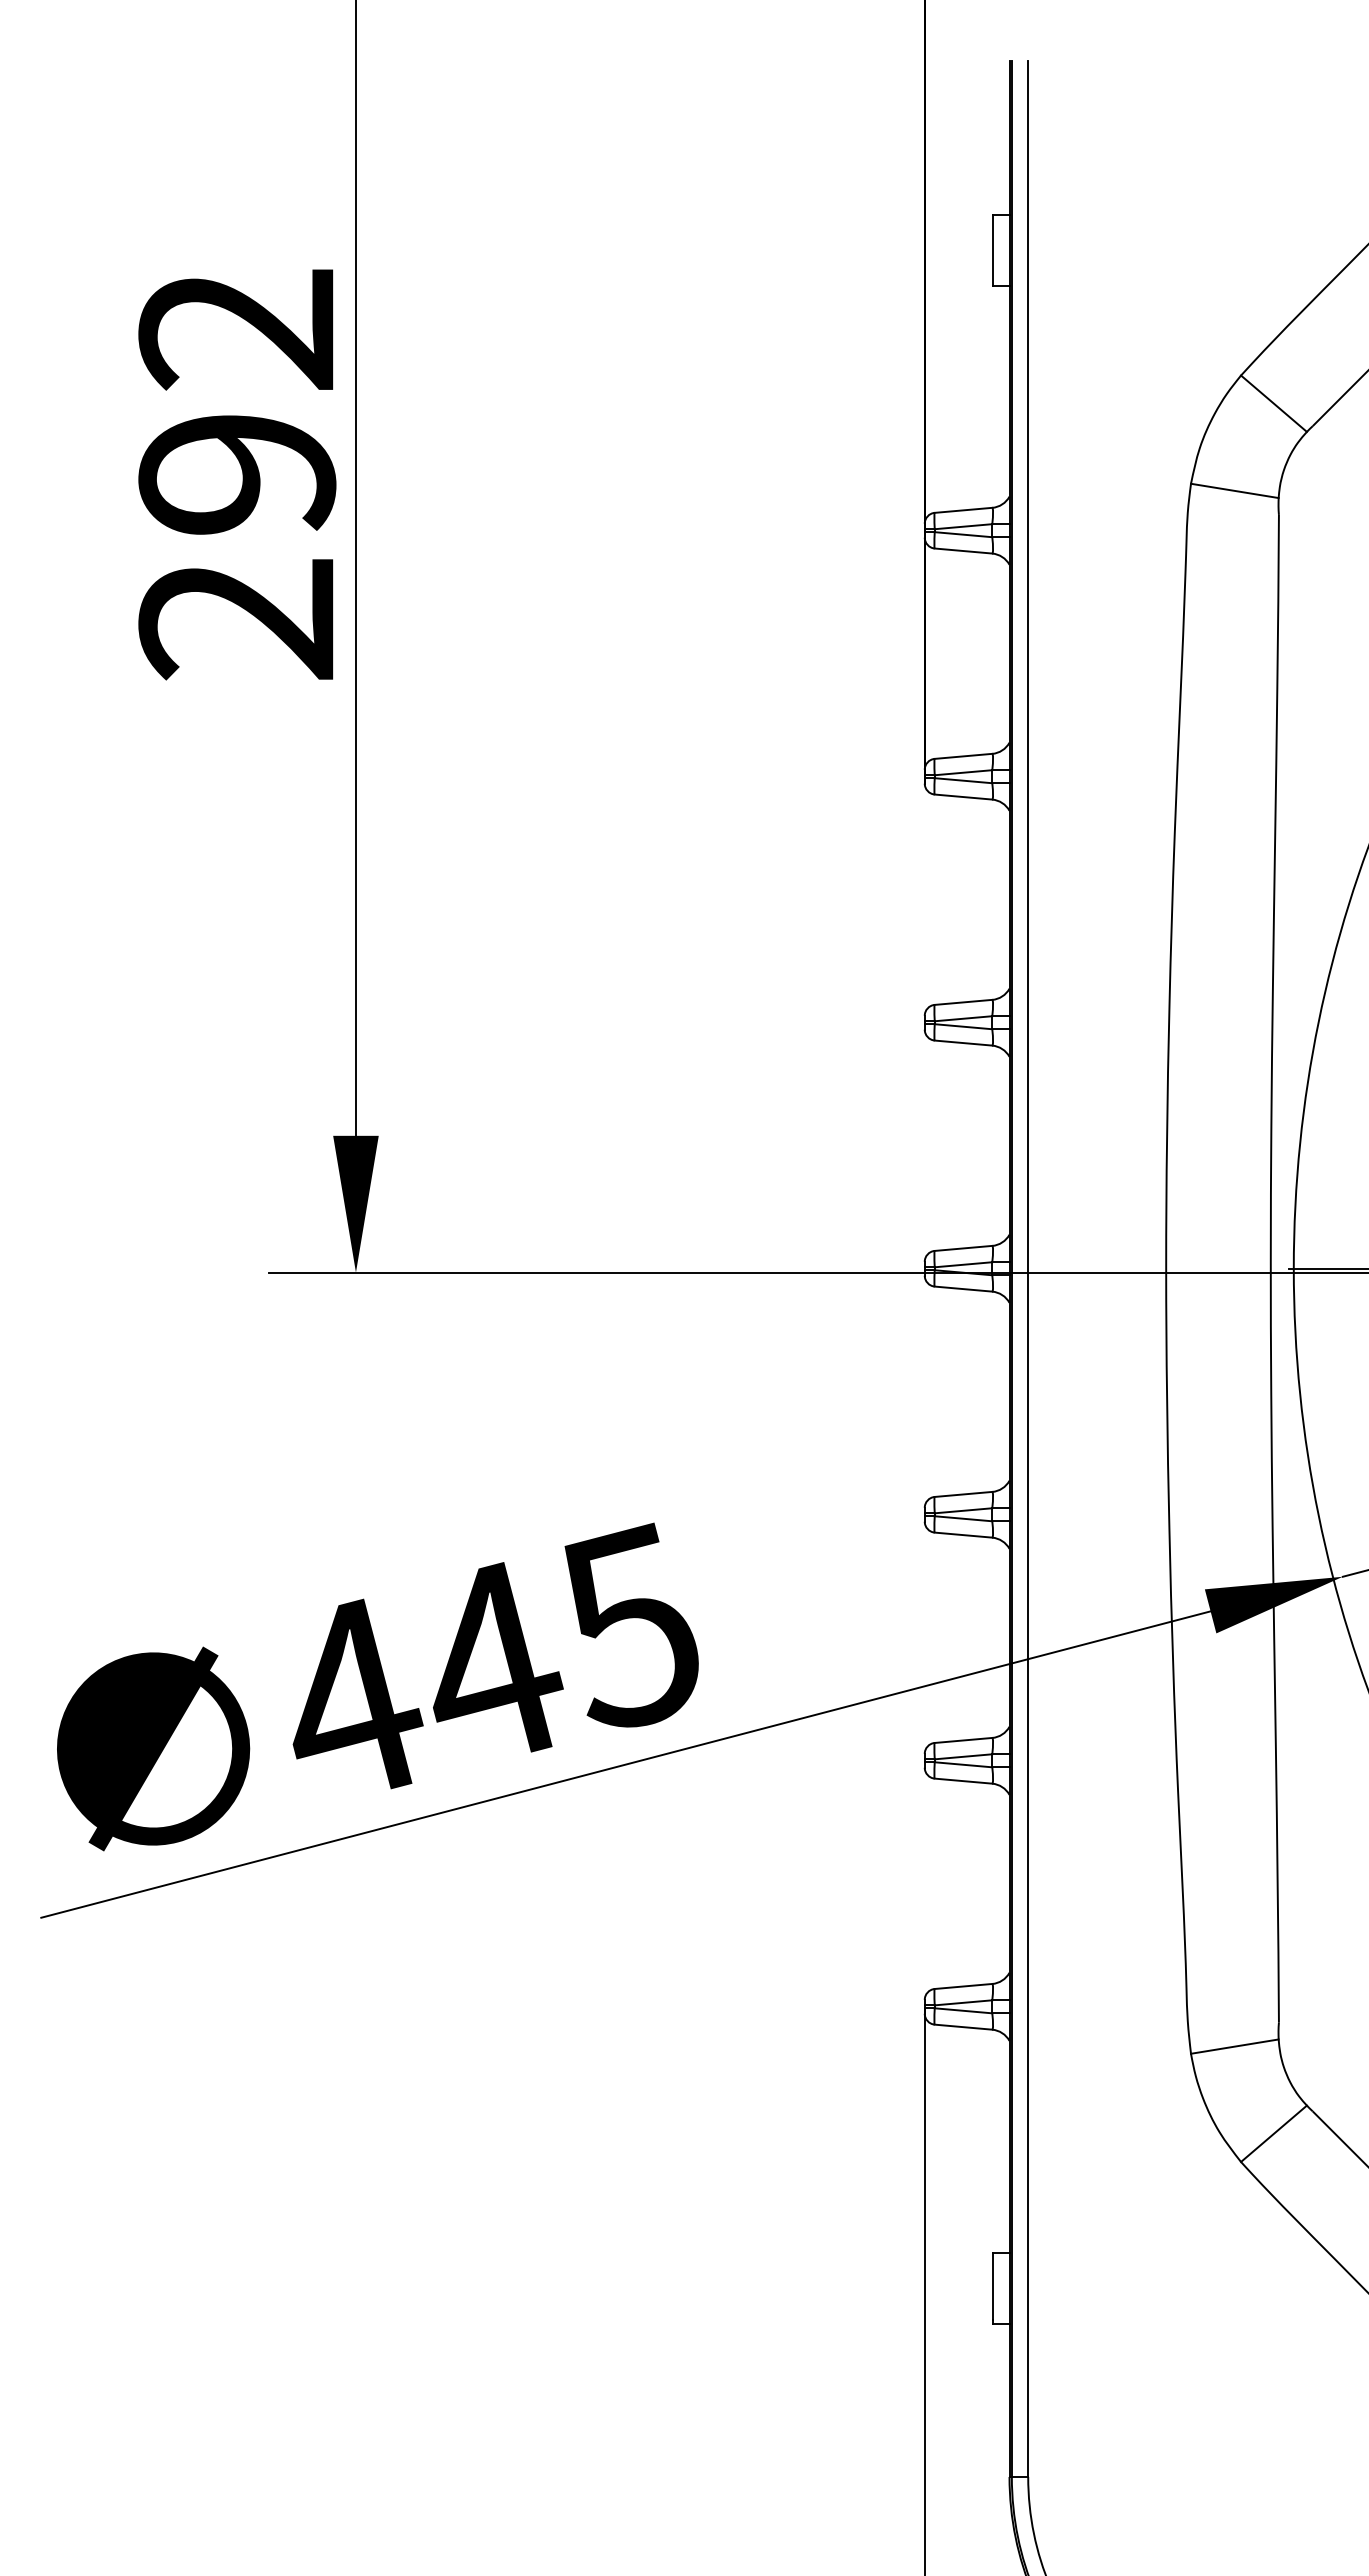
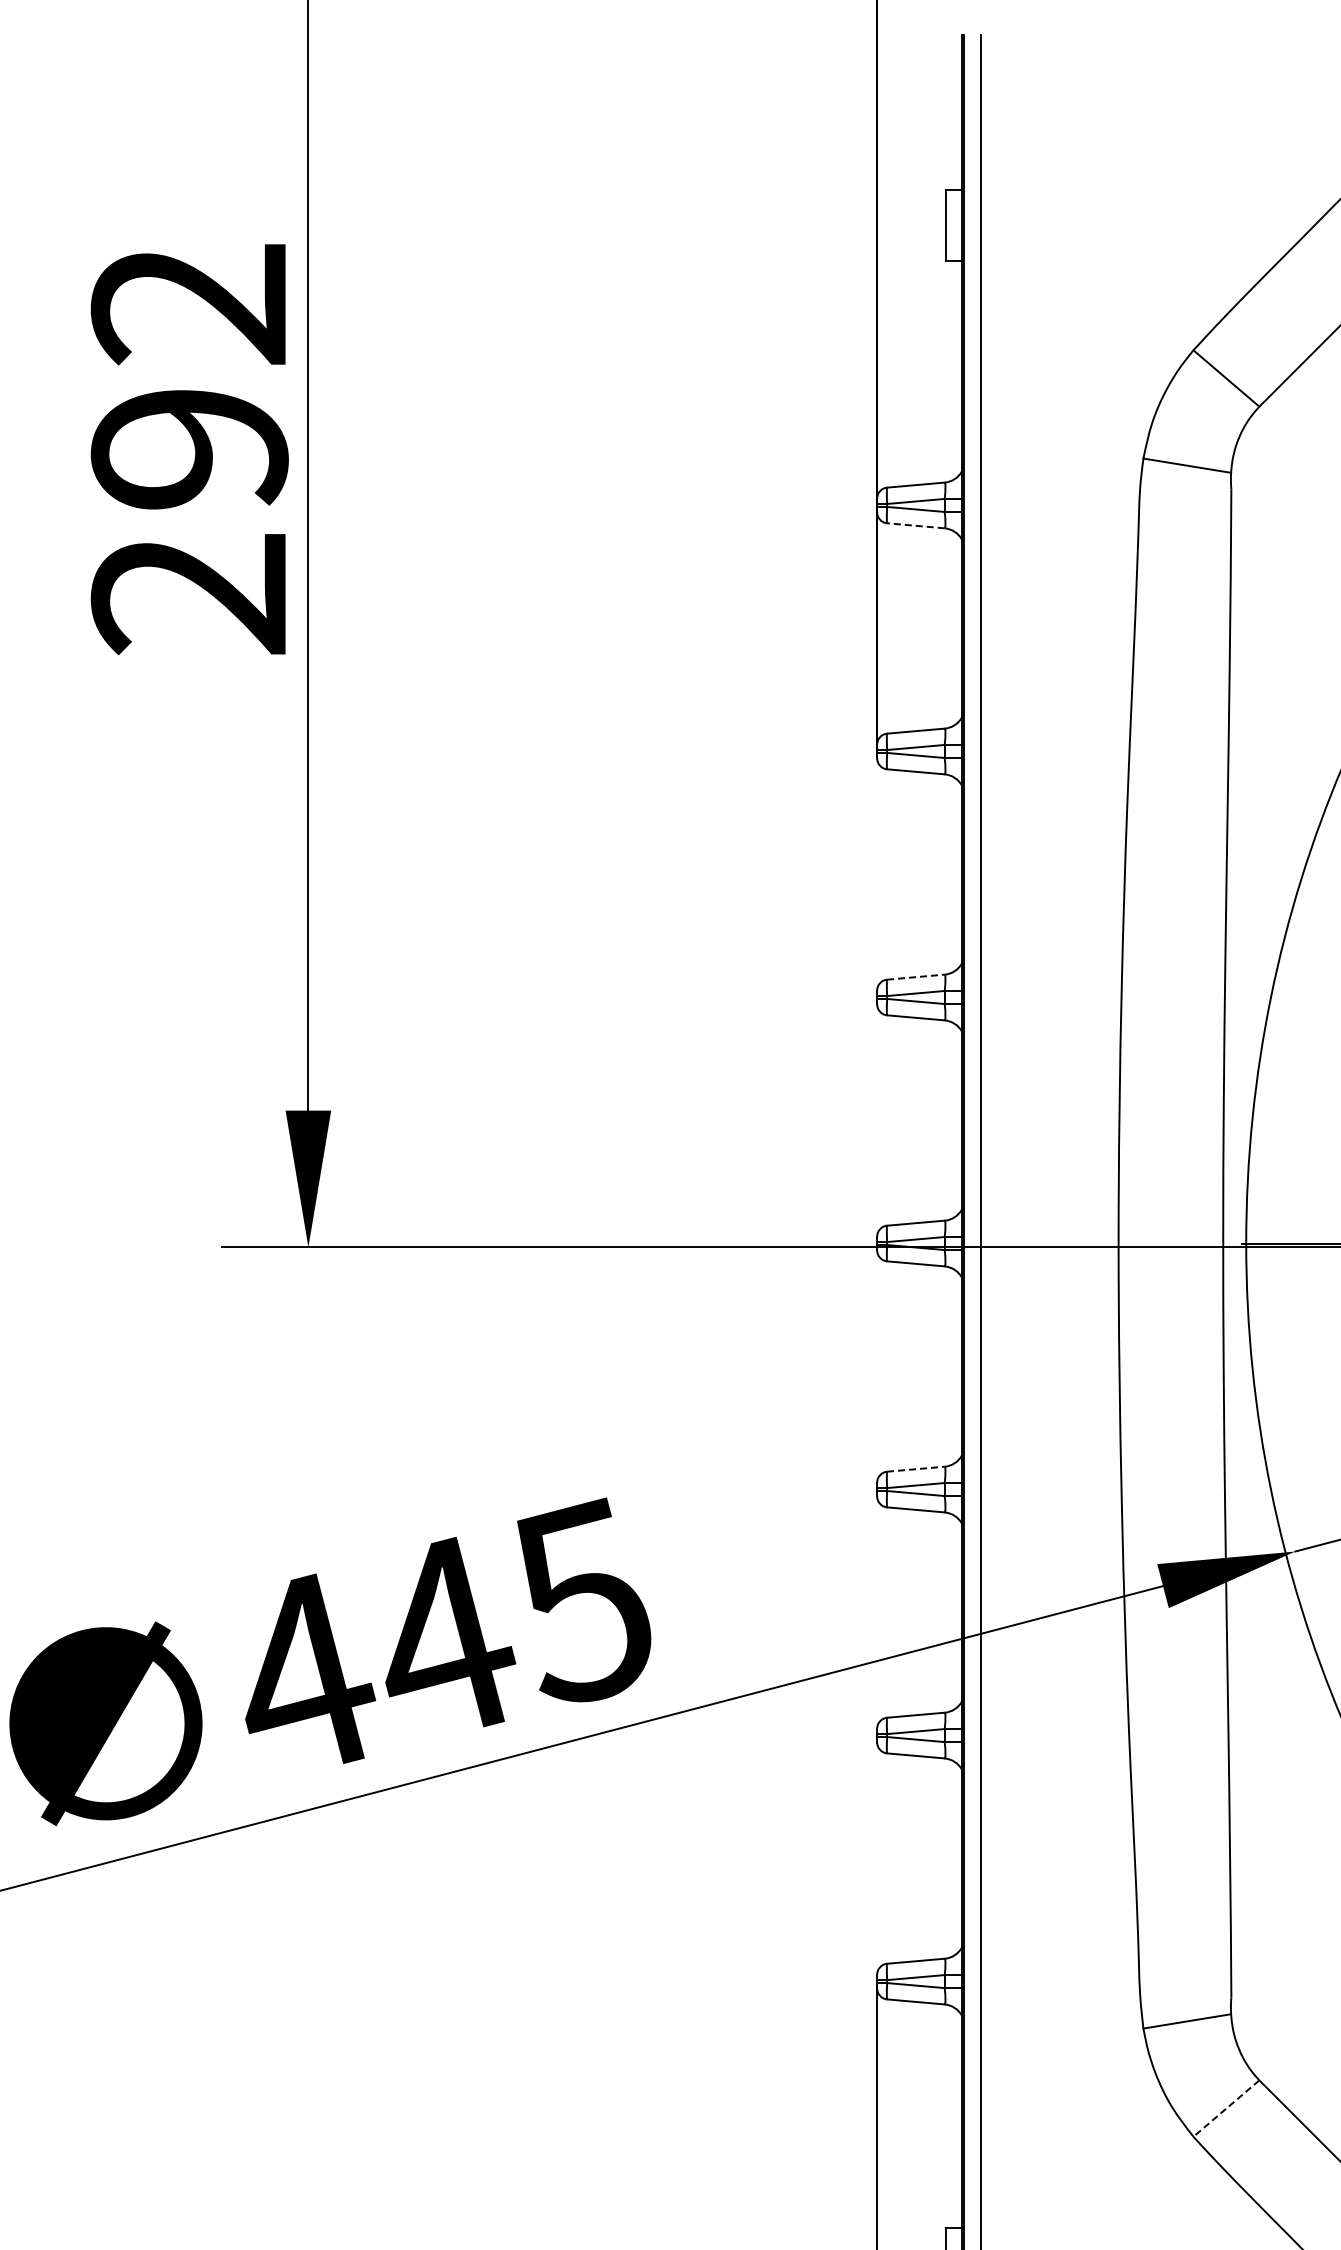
line: (963, 551) -> (915, 526), solid -> dashed
line: (963, 1002) -> (915, 977), solid -> dashed
line: (963, 1494) -> (915, 1469), solid -> dashed
line: (1273, 2134) -> (1225, 2109), solid -> dashed

